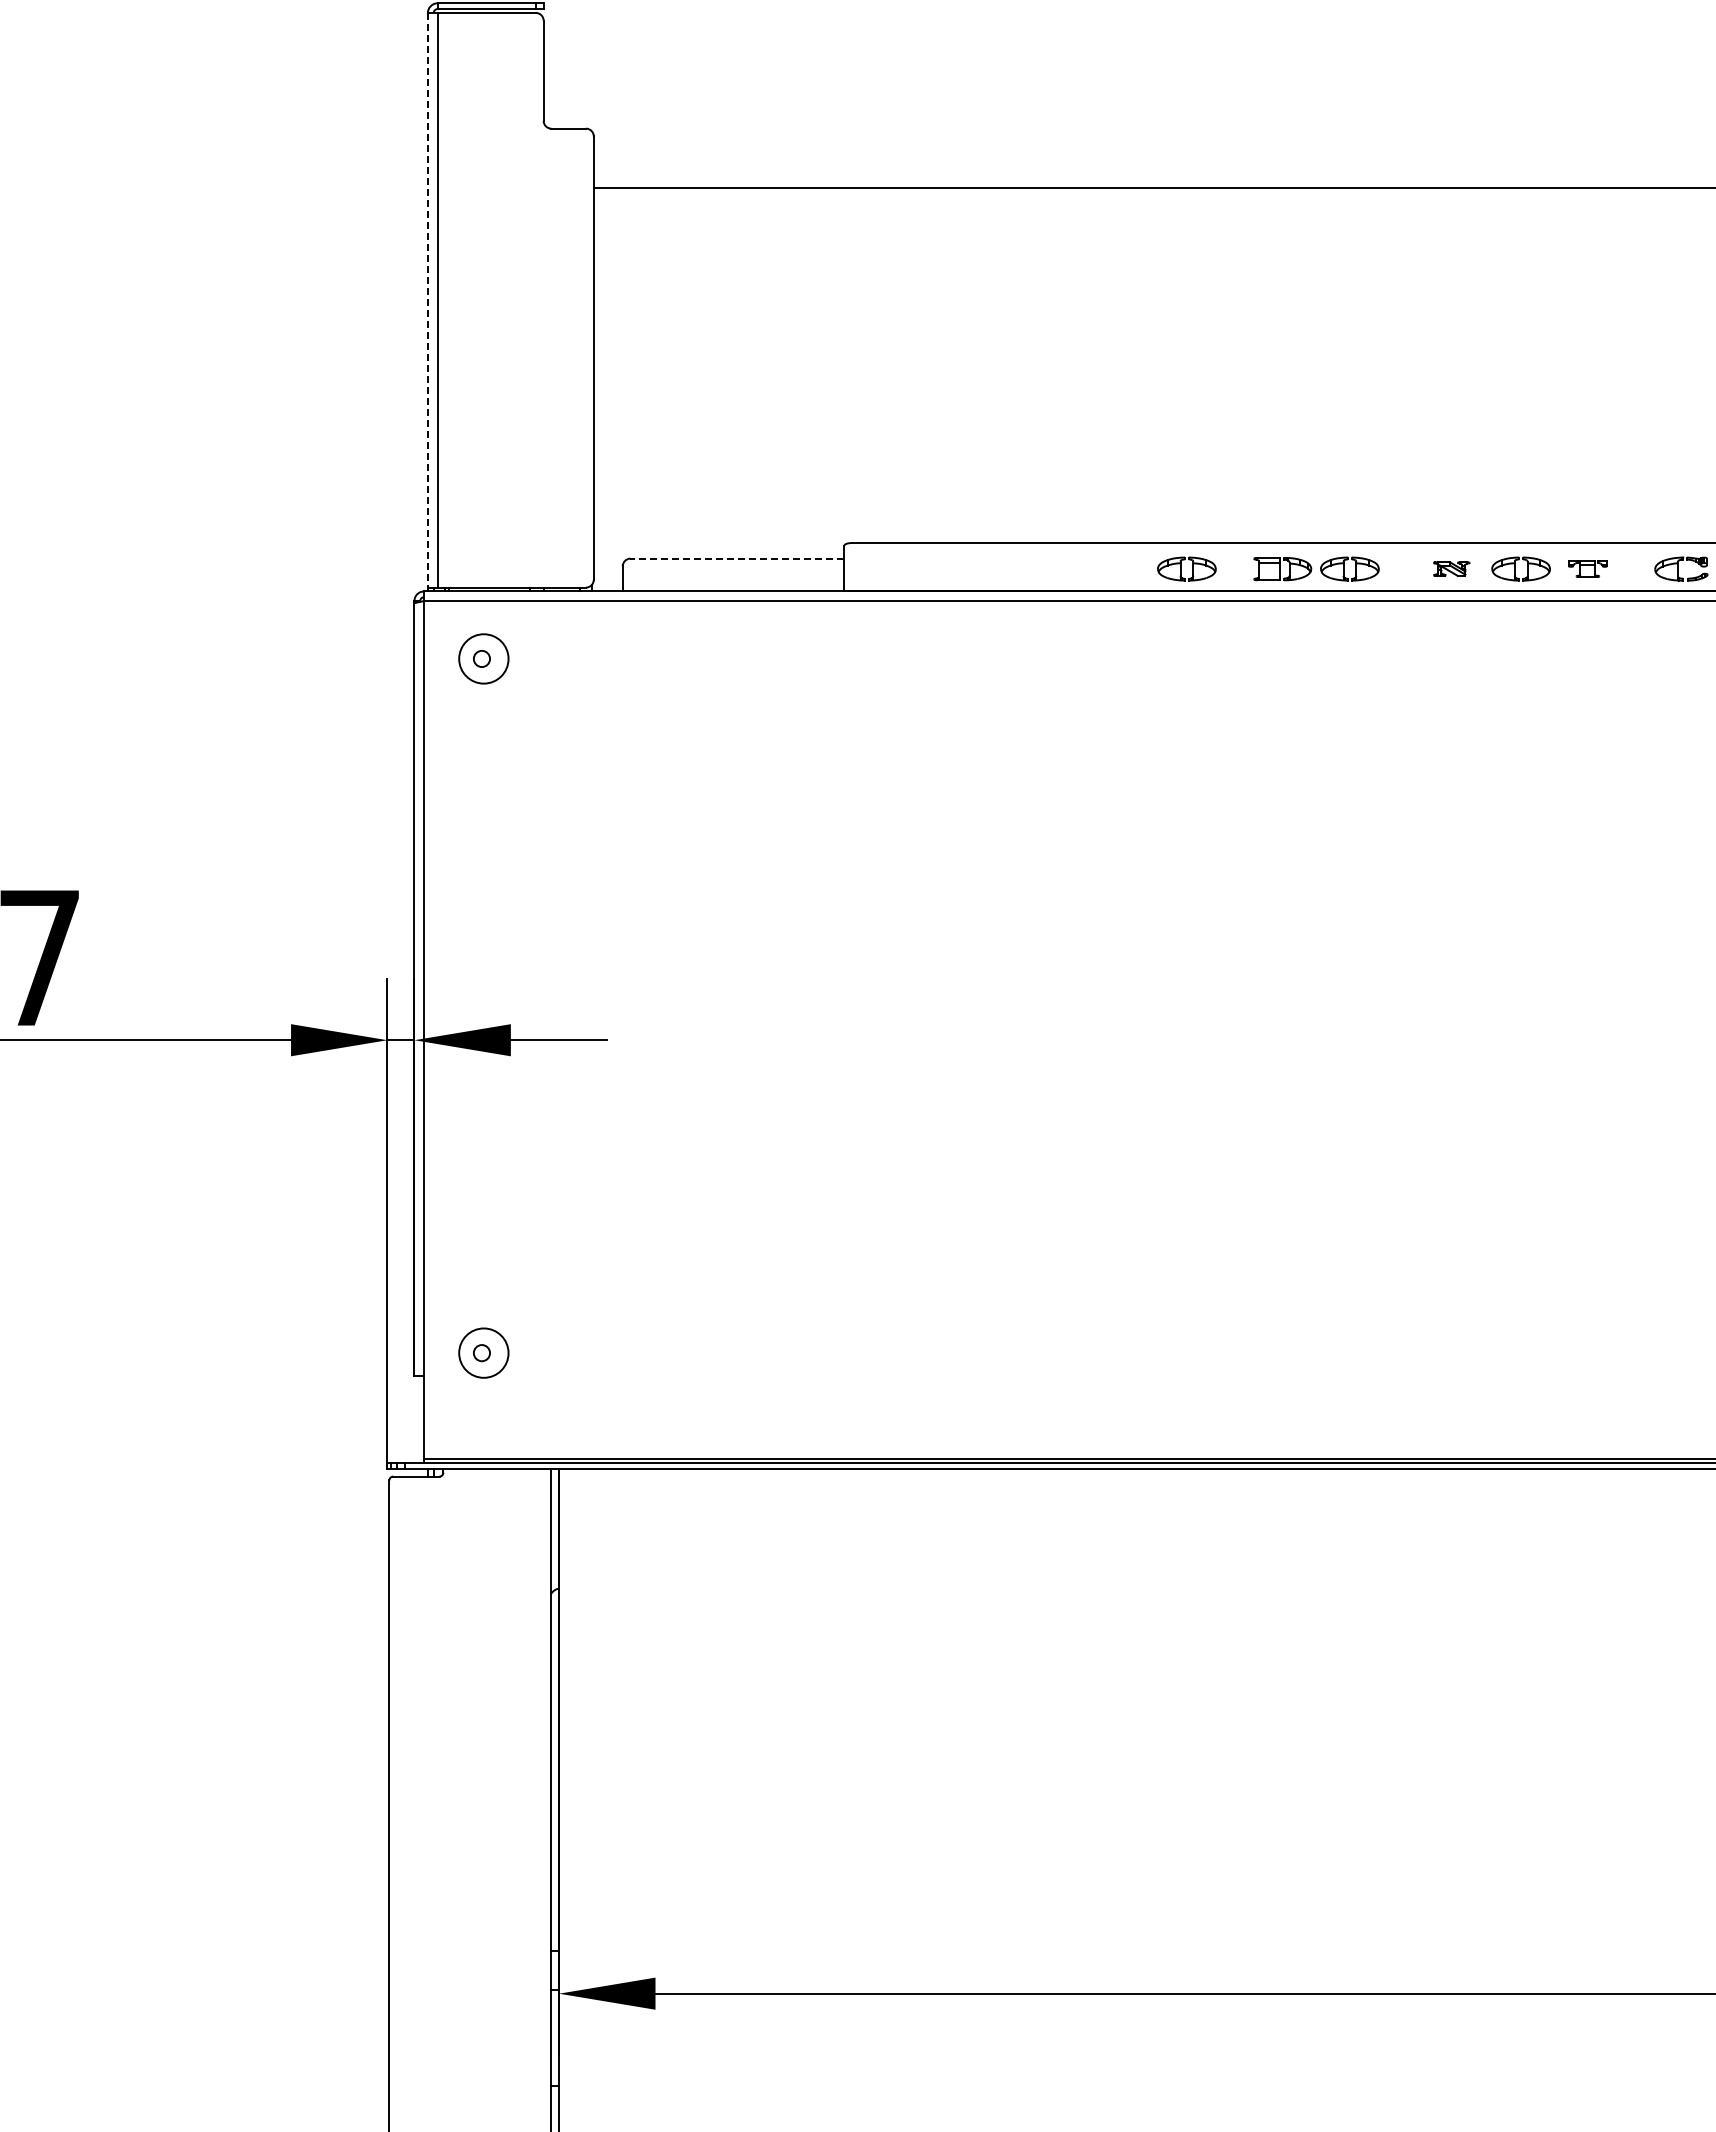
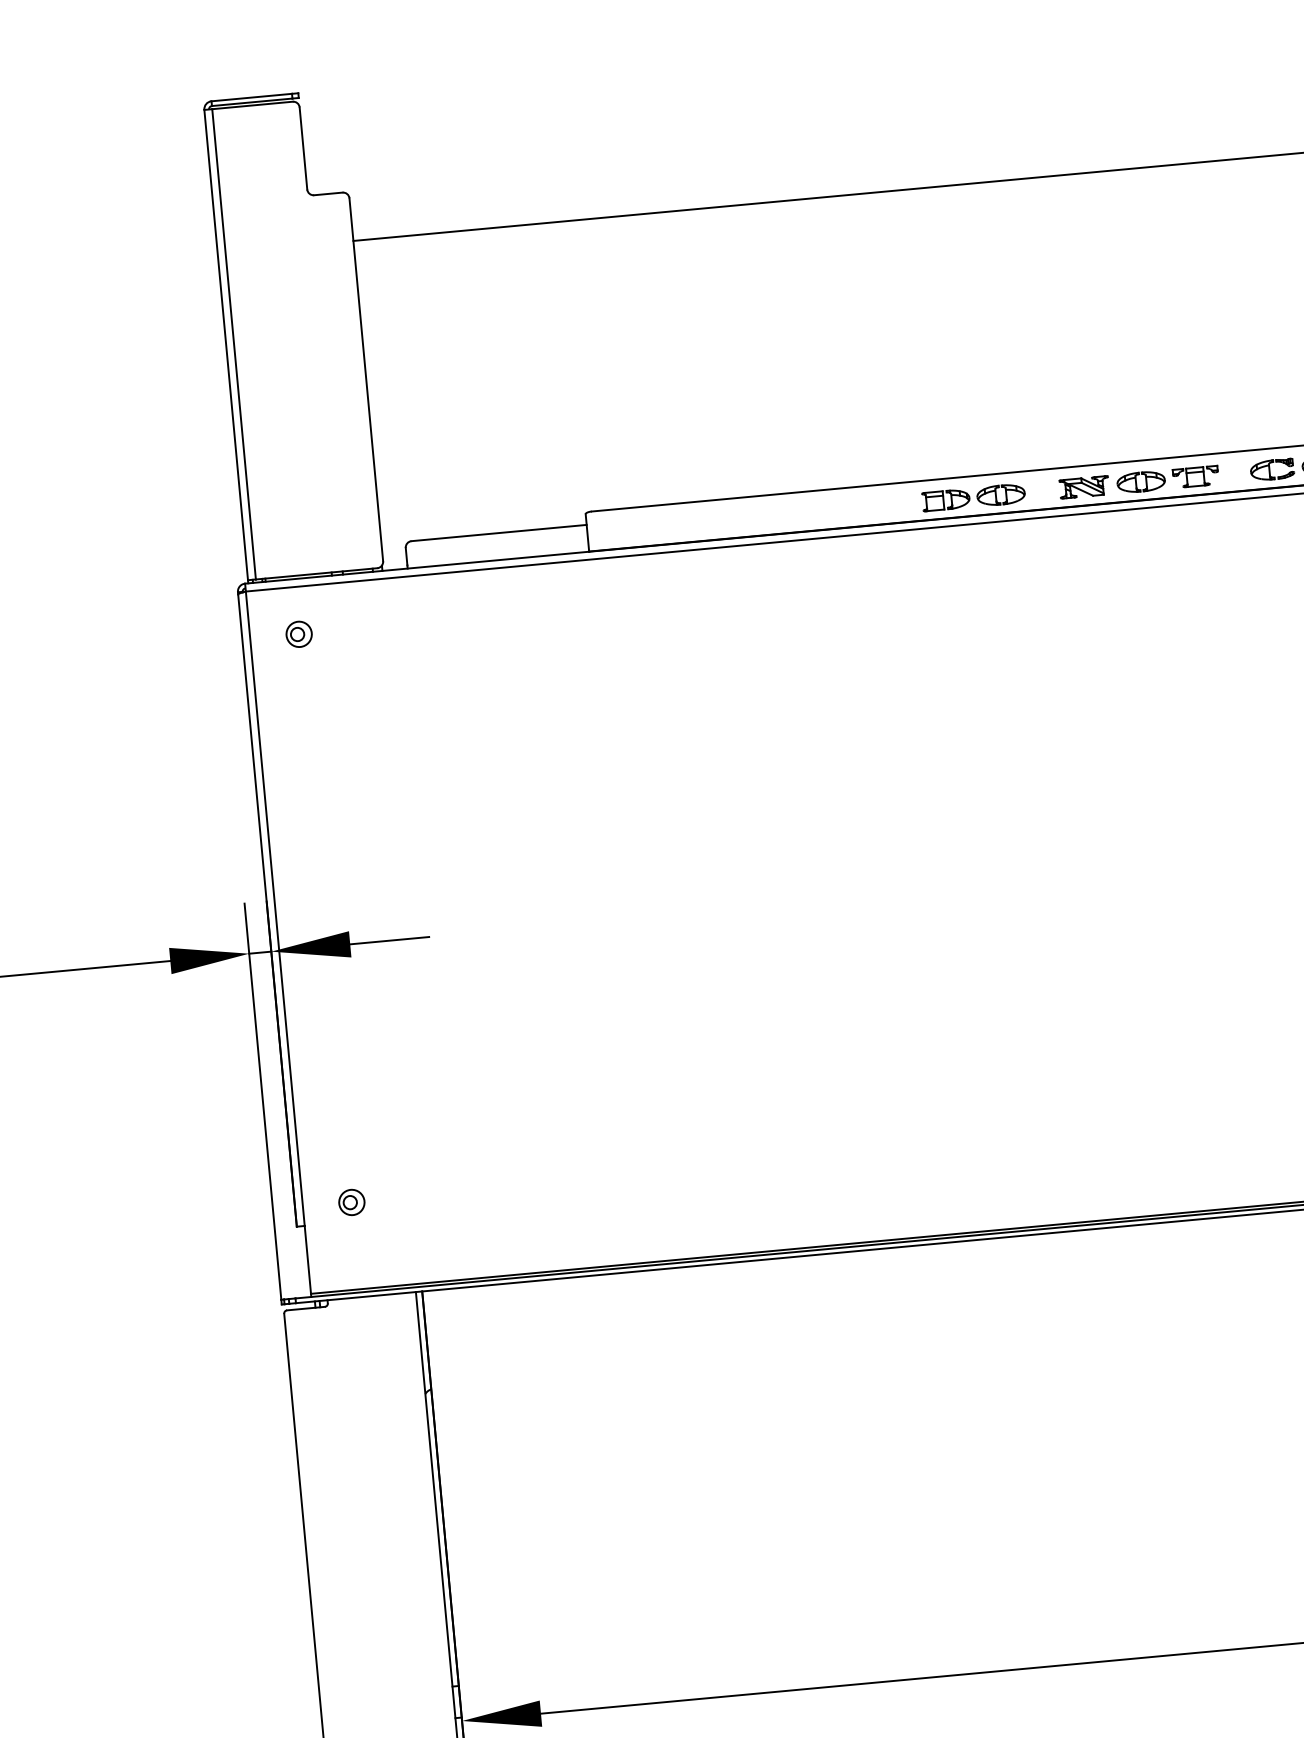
line: (427, 300) -> (225, 345), dashed -> solid
line: (736, 558) -> (498, 532), dashed -> solid
part: (1186, 568) -> (867, 506), removed
part: (1451, 568) -> (1084, 486), size x1.67
part: (1587, 569) -> (1195, 477), size x1.43
circle: (483, 658) -> (298, 634), size x0.62
circle: (483, 1352) -> (351, 1201), size x0.62

